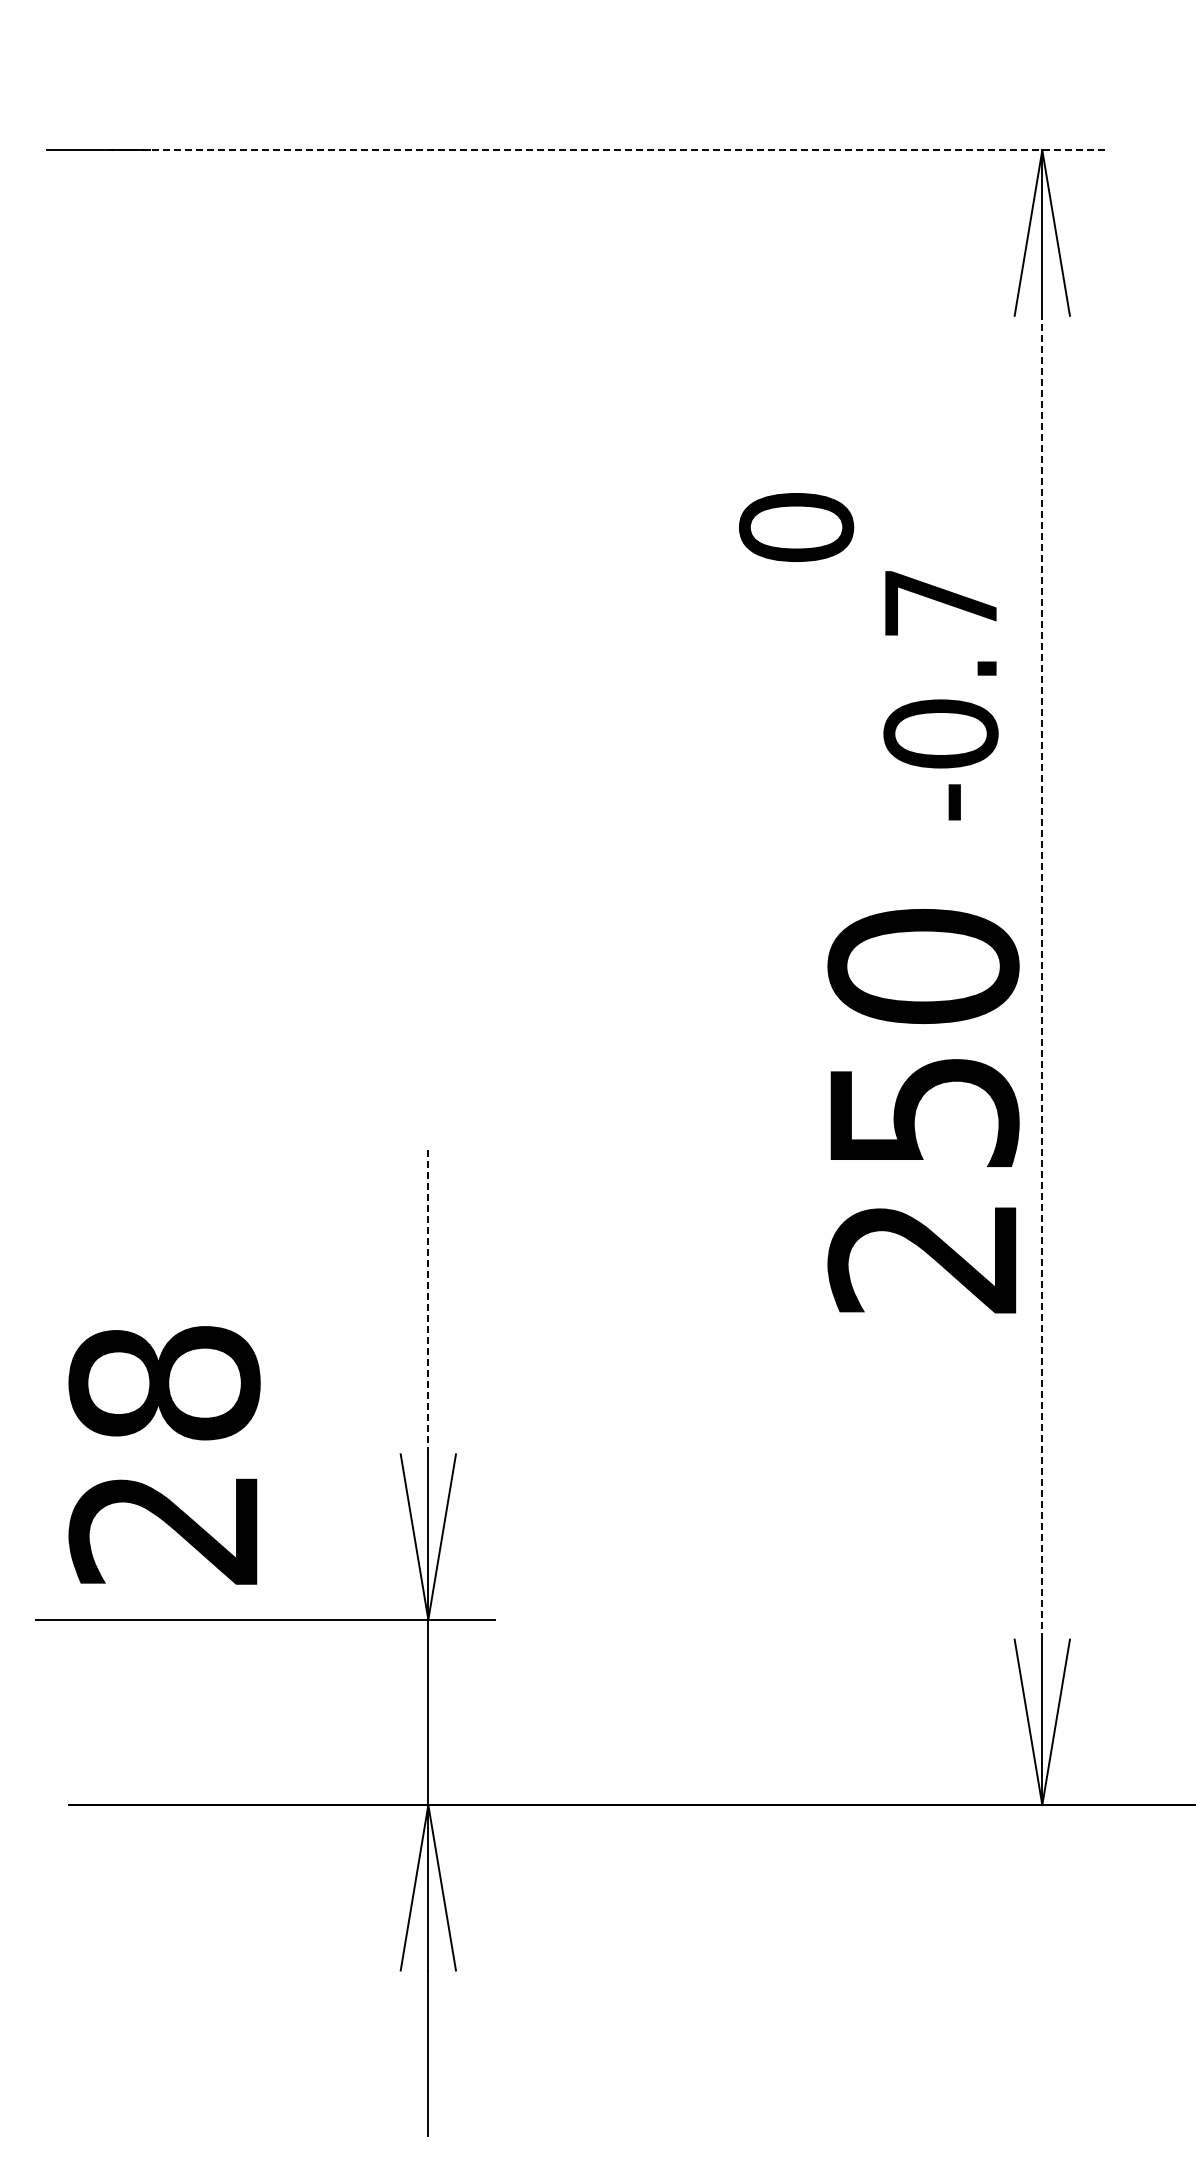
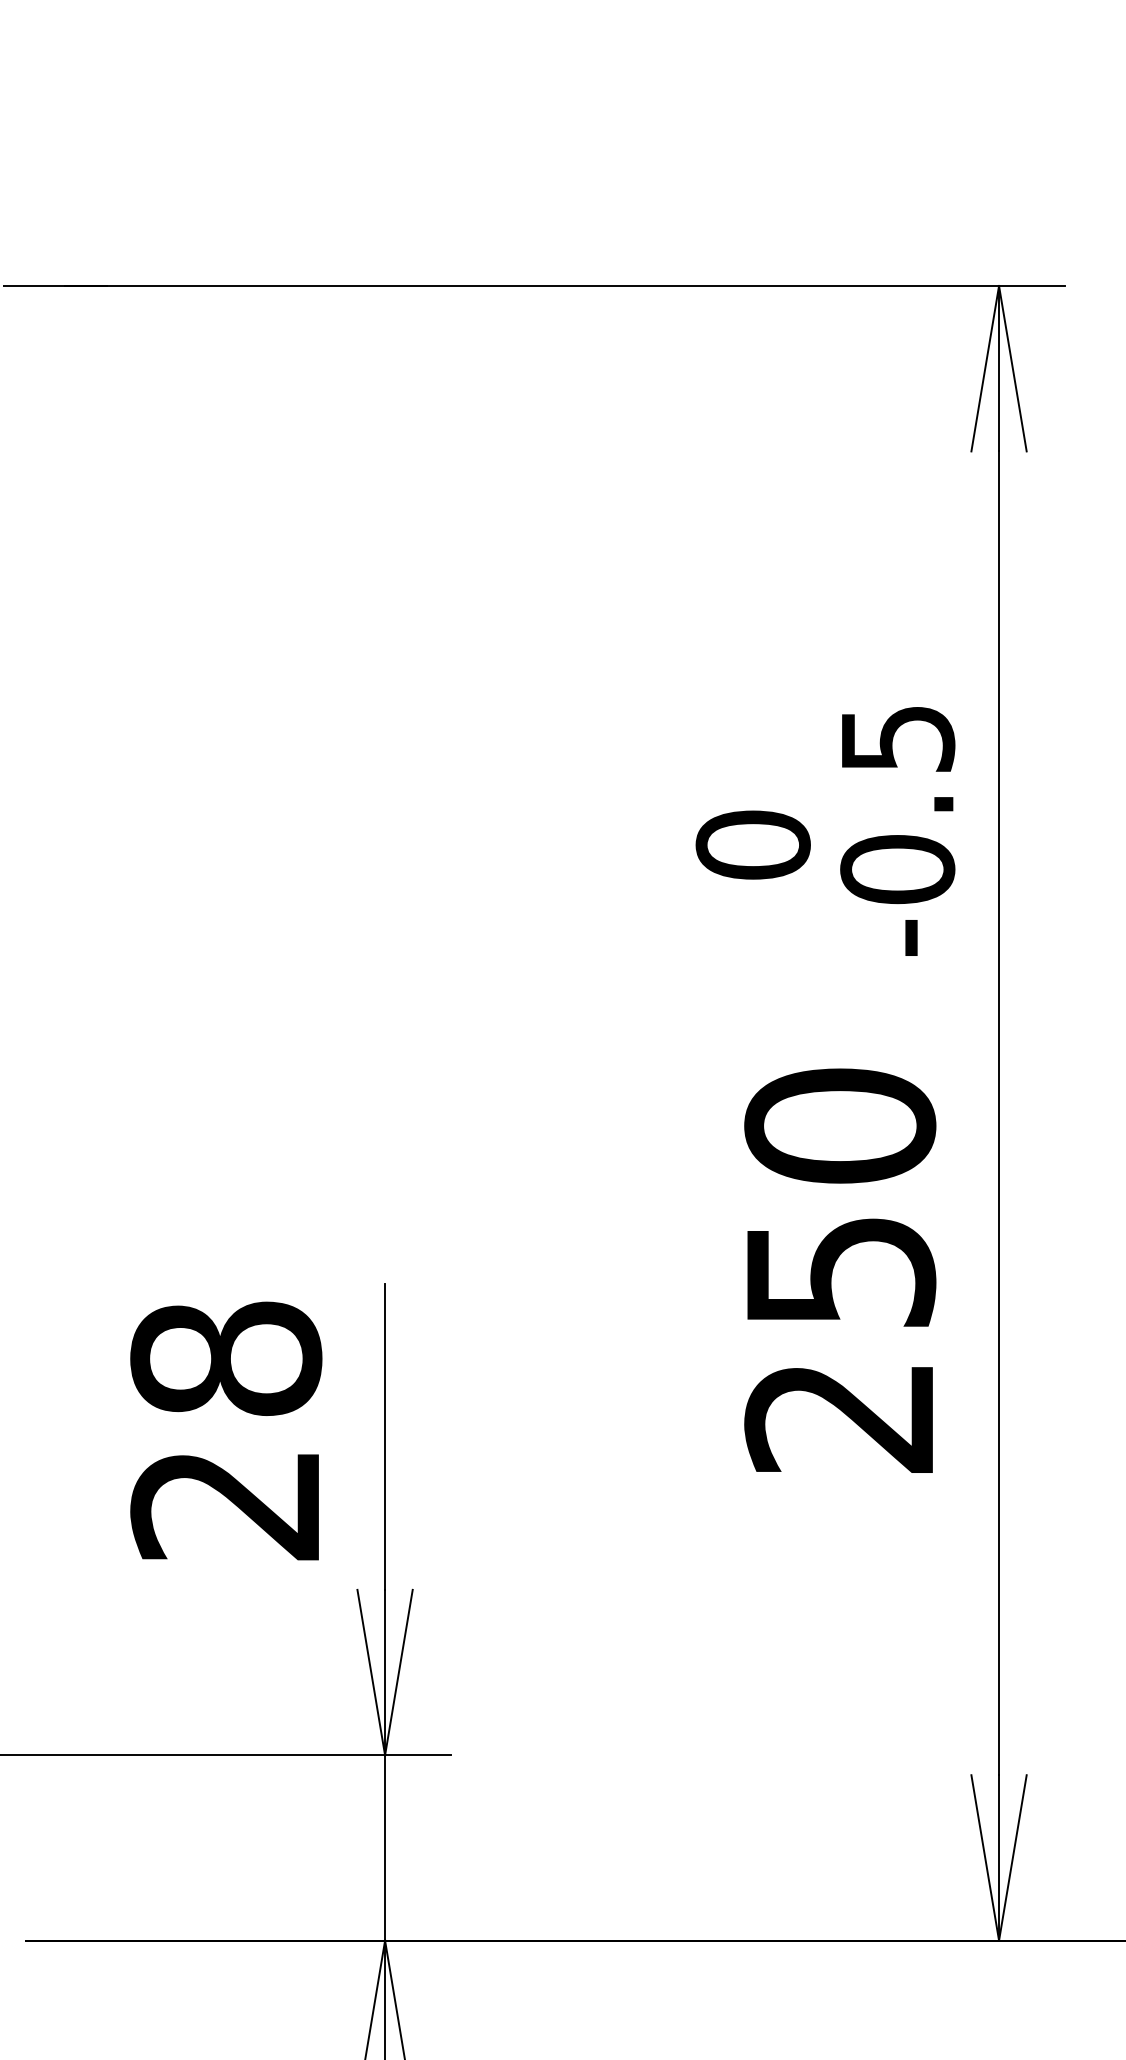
line: (608, 150) -> (565, 286), dashed -> solid
text: (796, 527) -> (753, 845), moved
text: (941, 603) -> (898, 739), -0.7 -> -0.5
line: (1042, 977) -> (999, 1113), dashed -> solid
text: (923, 1111) -> (840, 1271), moved
line: (428, 1301) -> (385, 1437), dashed -> solid
text: (164, 1455) -> (226, 1431), moved

